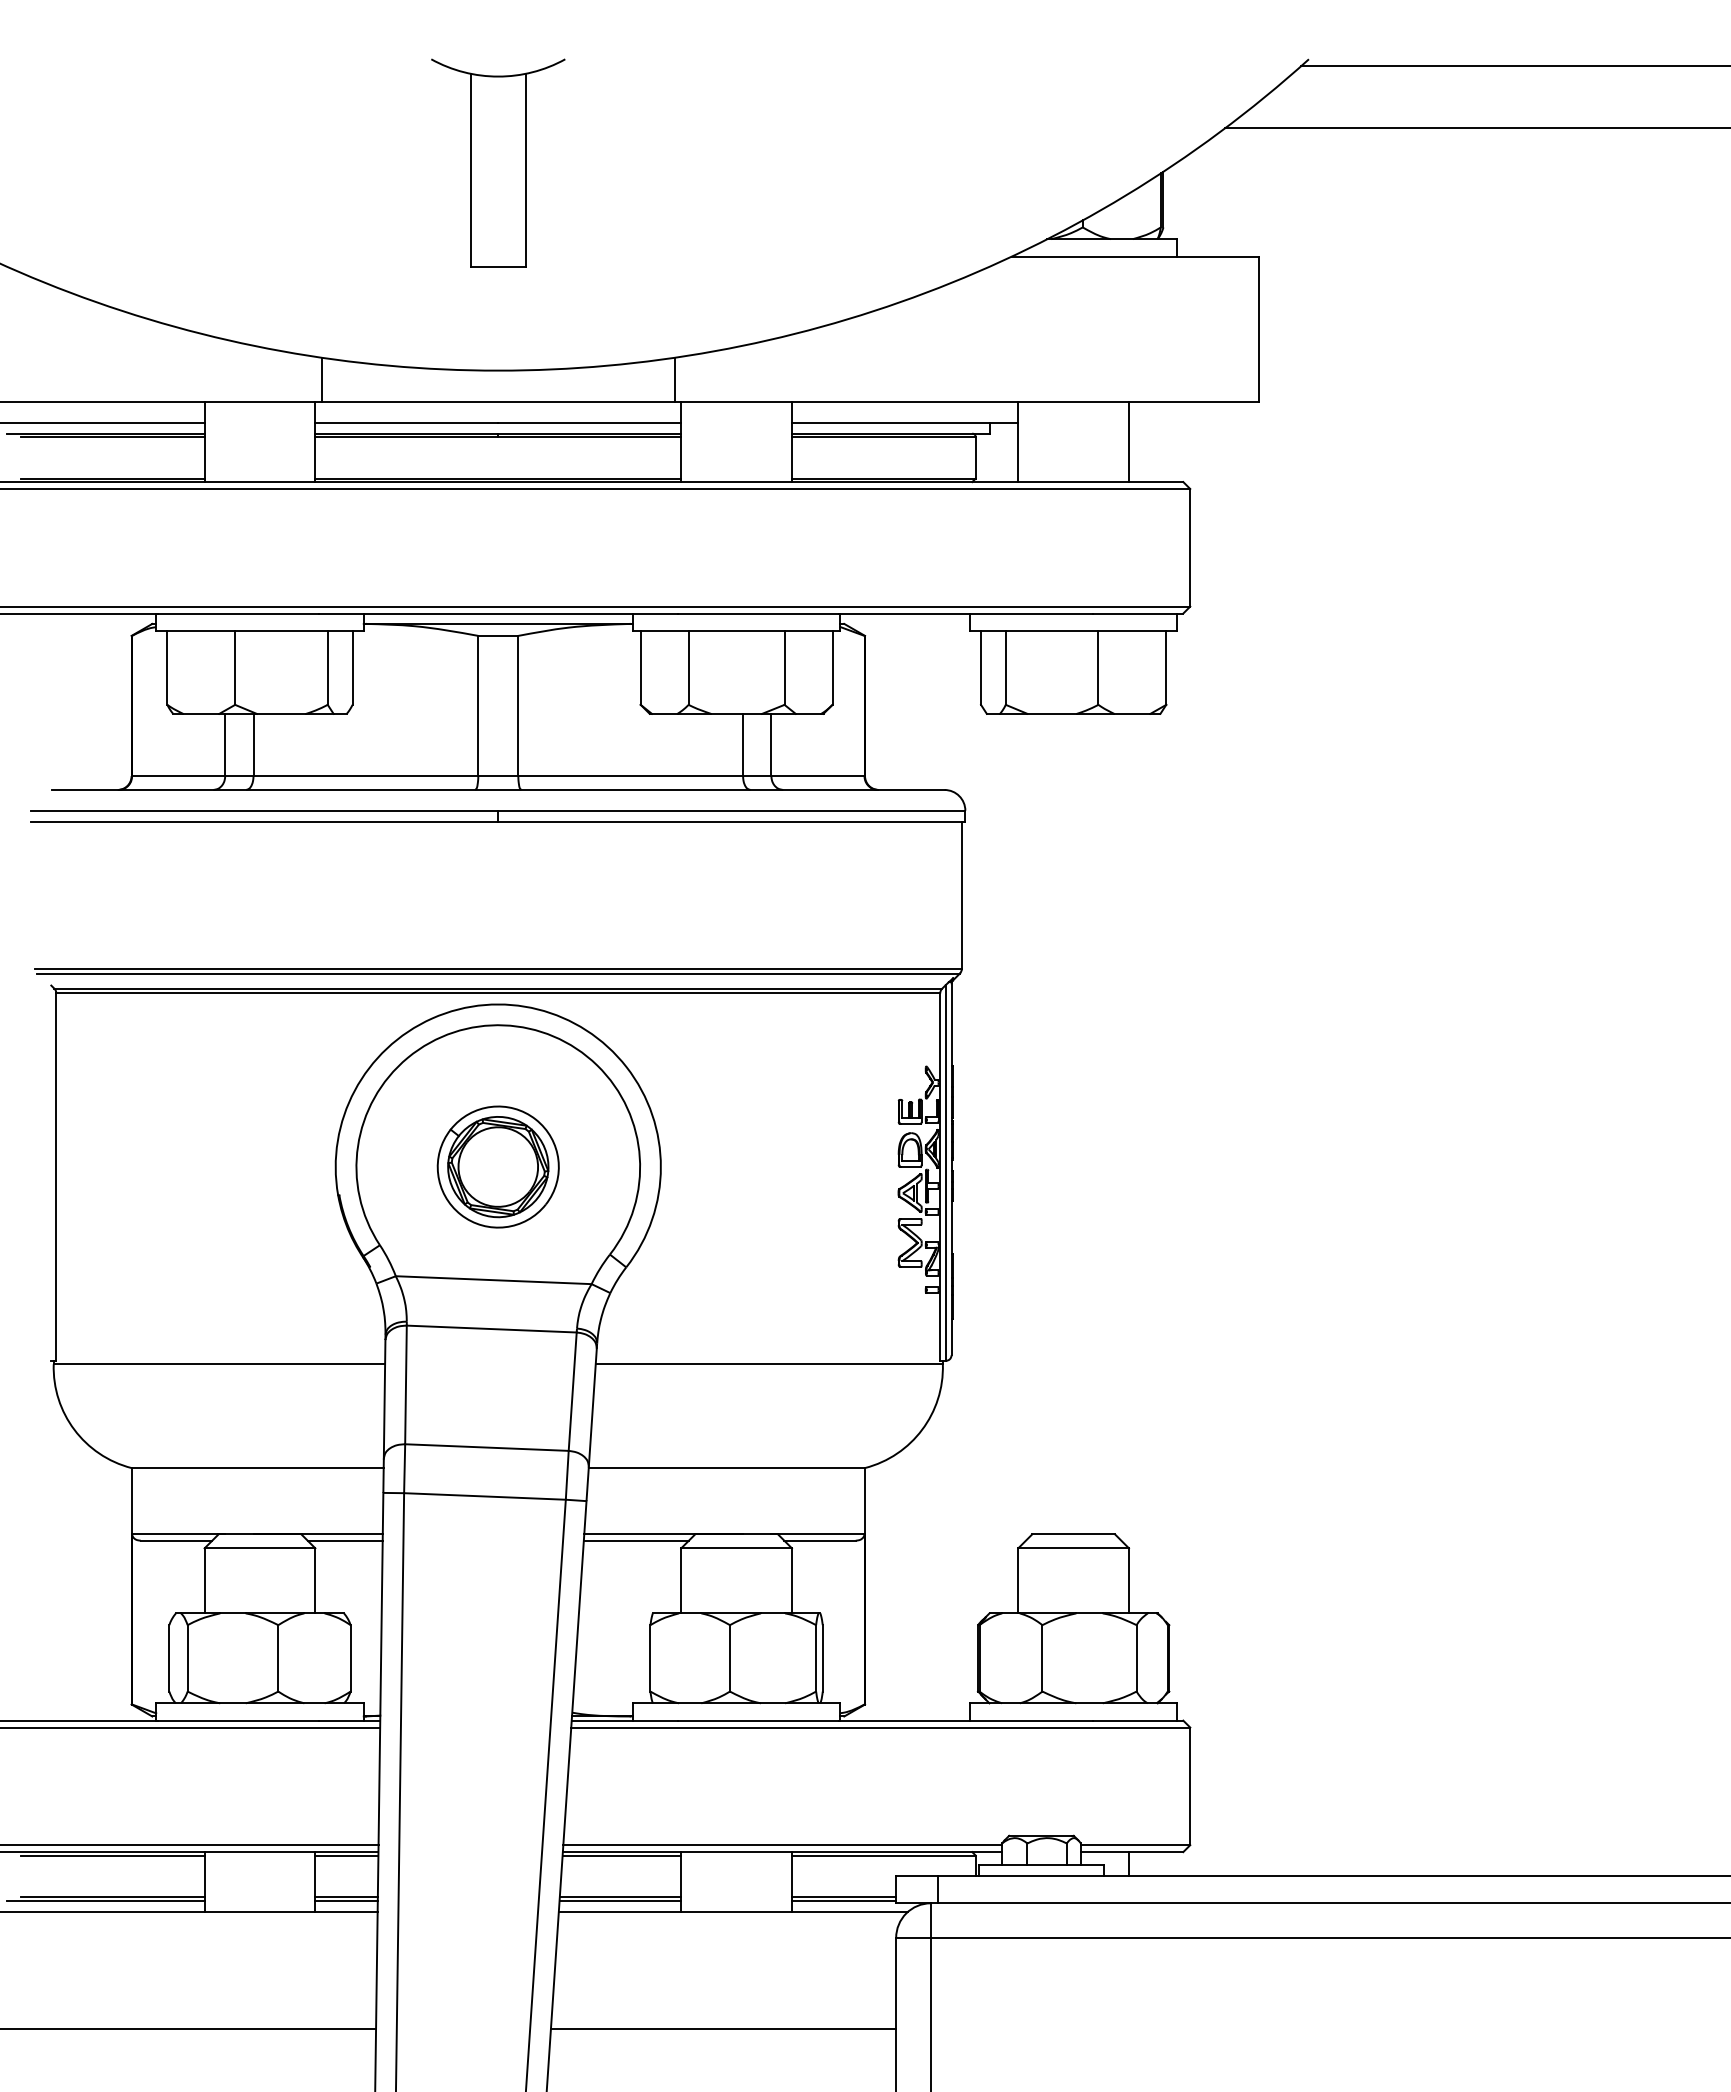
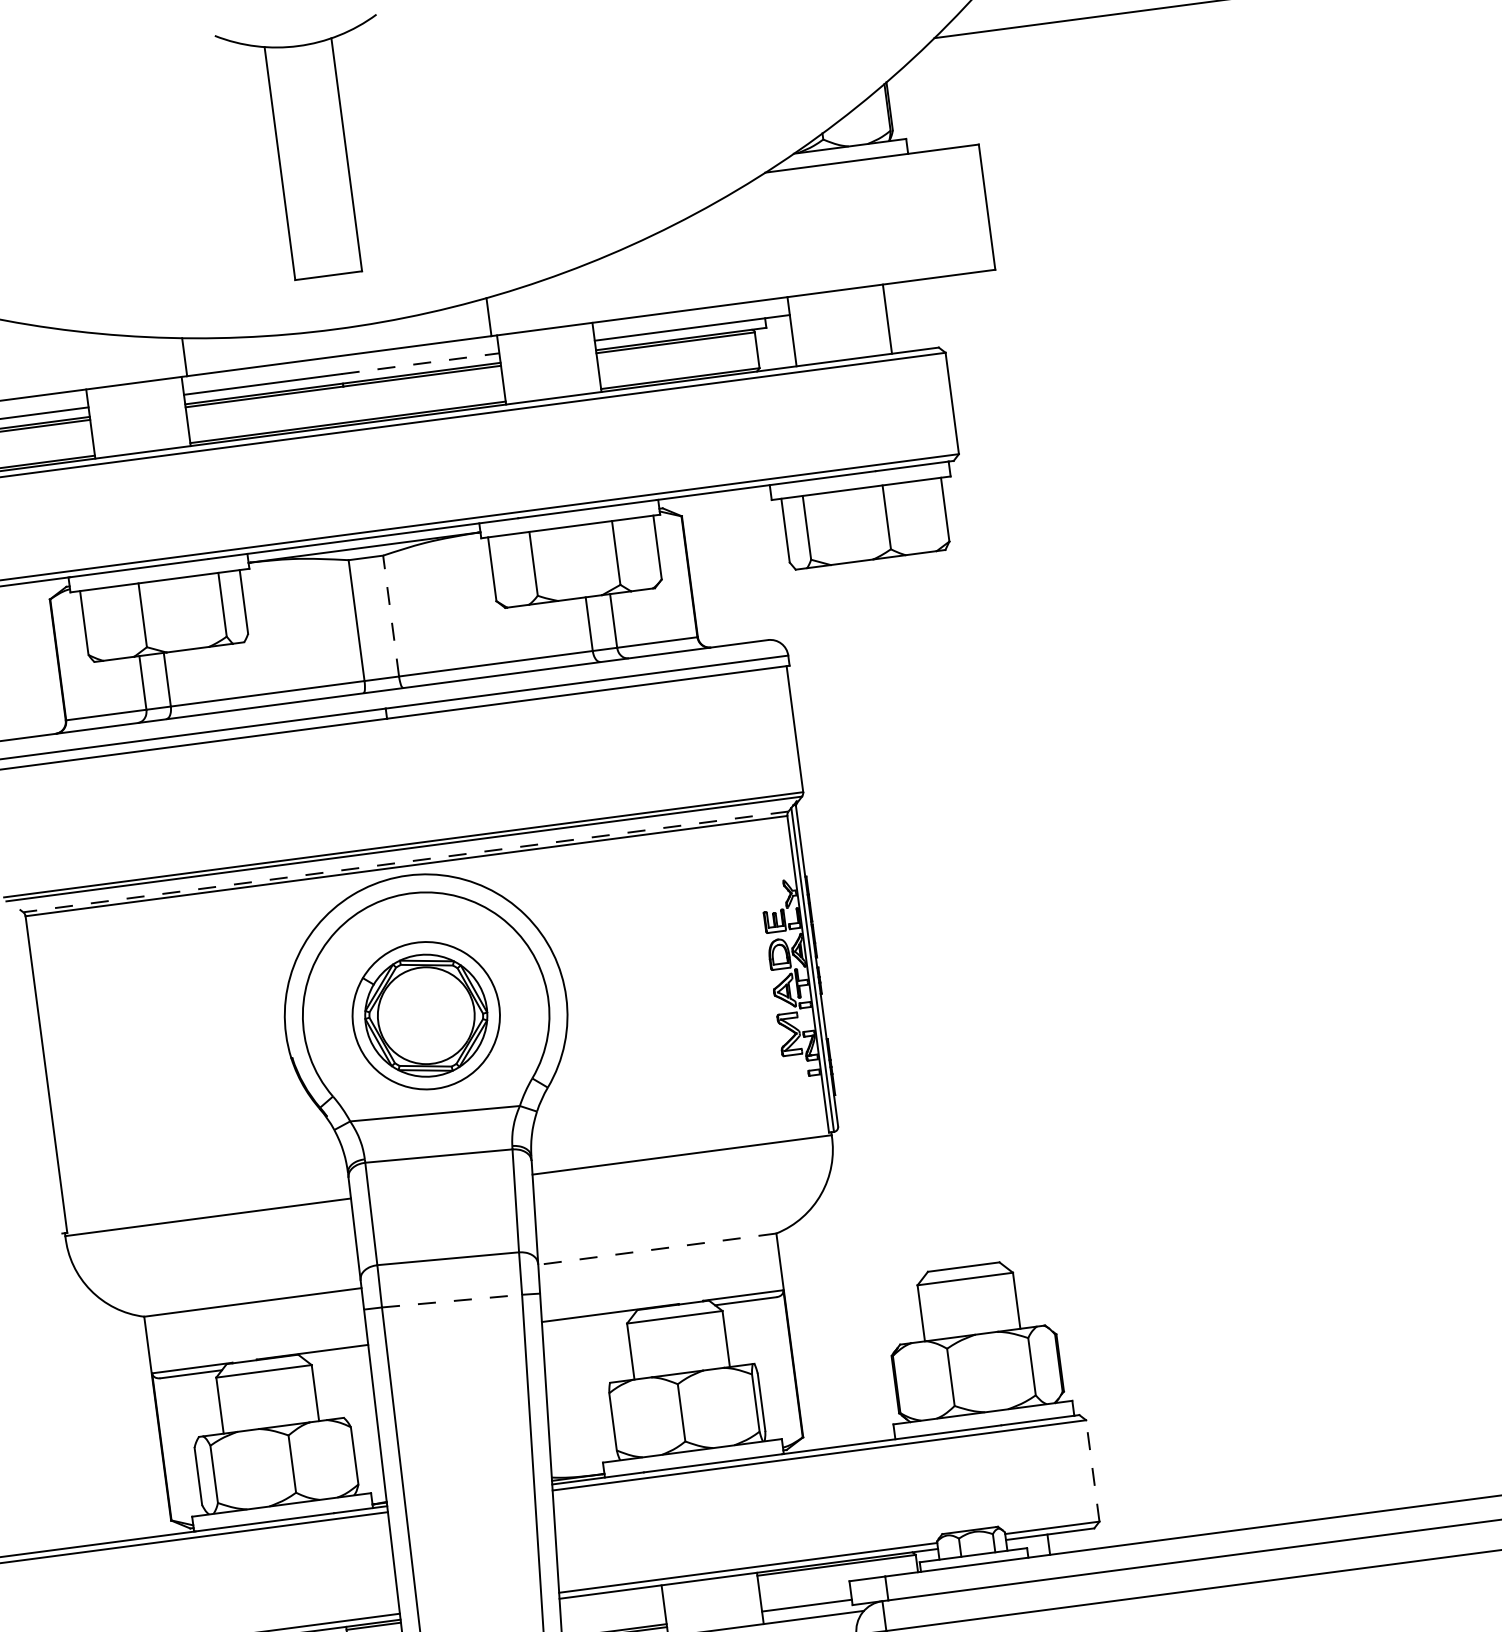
part: (498, 162) -> (312, 149), size x1.4
line: (590, 422) -> (421, 363), solid -> dashed
line: (518, 705) -> (391, 615), solid -> dashed
line: (498, 988) -> (406, 861), solid -> dashed
part: (497, 1166) -> (425, 1015), size x1.4
line: (726, 1468) -> (657, 1249), solid -> dashed
line: (484, 1496) -> (451, 1301), solid -> dashed
line: (344, 1540) -> (335, 1355), removed
line: (635, 1540) -> (586, 1321), removed
line: (1190, 1786) -> (1093, 1471), solid -> dashed
line: (621, 1855) -> (610, 1595), removed
line: (843, 1900) -> (806, 1608), removed

